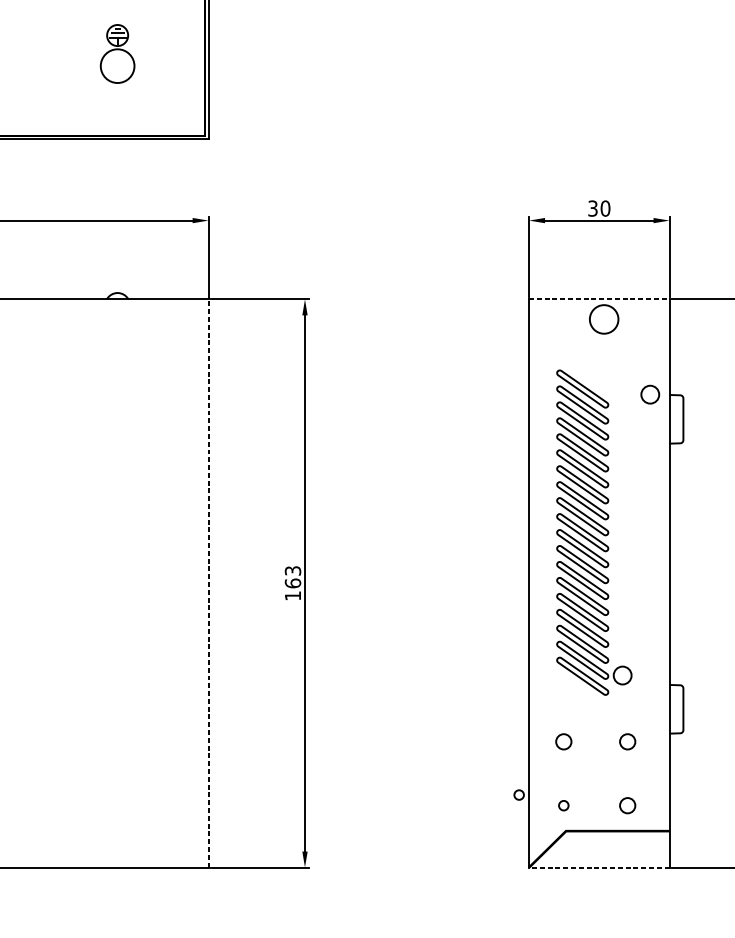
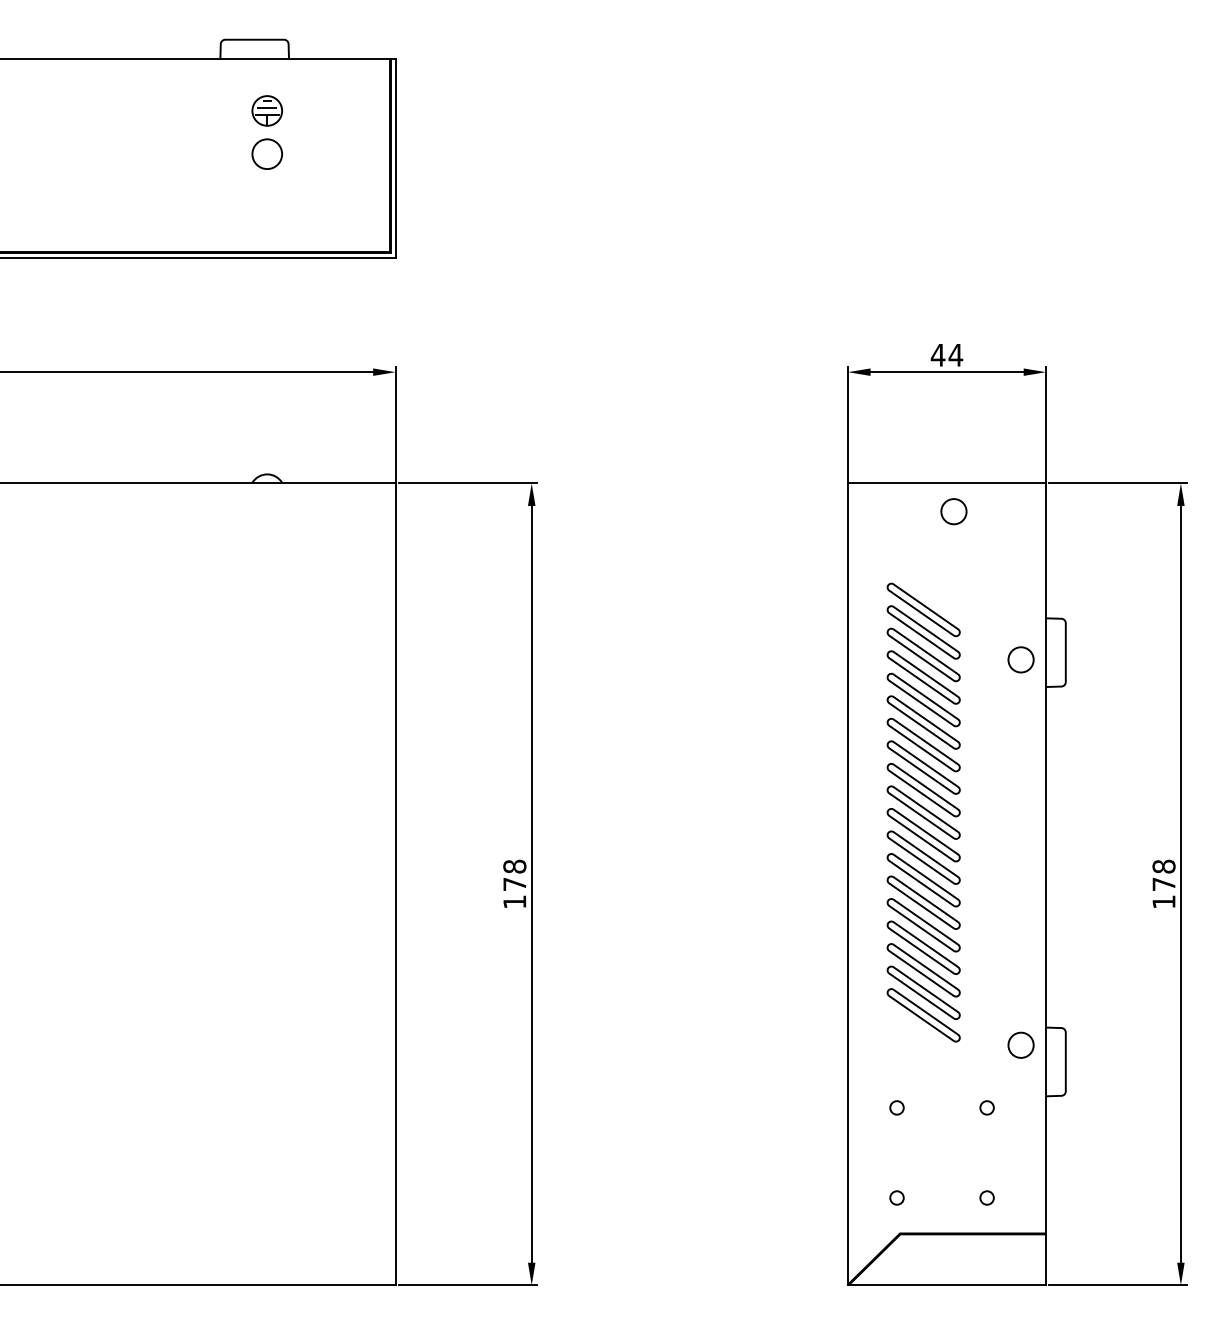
circle: (117, 66) -> (267, 154), size x0.62
text: (598, 208) -> (946, 354), 30 -> 44
line: (599, 299) -> (947, 483), dashed -> solid
circle: (603, 319) -> (953, 511), size x0.62
circle: (649, 394) -> (1020, 659), moved
text: (292, 577) -> (514, 875), 163 -> 178
line: (208, 583) -> (395, 884), dashed -> solid
circle: (622, 674) -> (1020, 1044), moved
circle: (563, 741) -> (896, 1107), size x0.62
circle: (627, 741) -> (986, 1107), size x0.62
circle: (518, 794) -> (833, 1182), removed
circle: (627, 805) -> (986, 1197), size x0.62
line: (598, 867) -> (946, 1285), dashed -> solid

